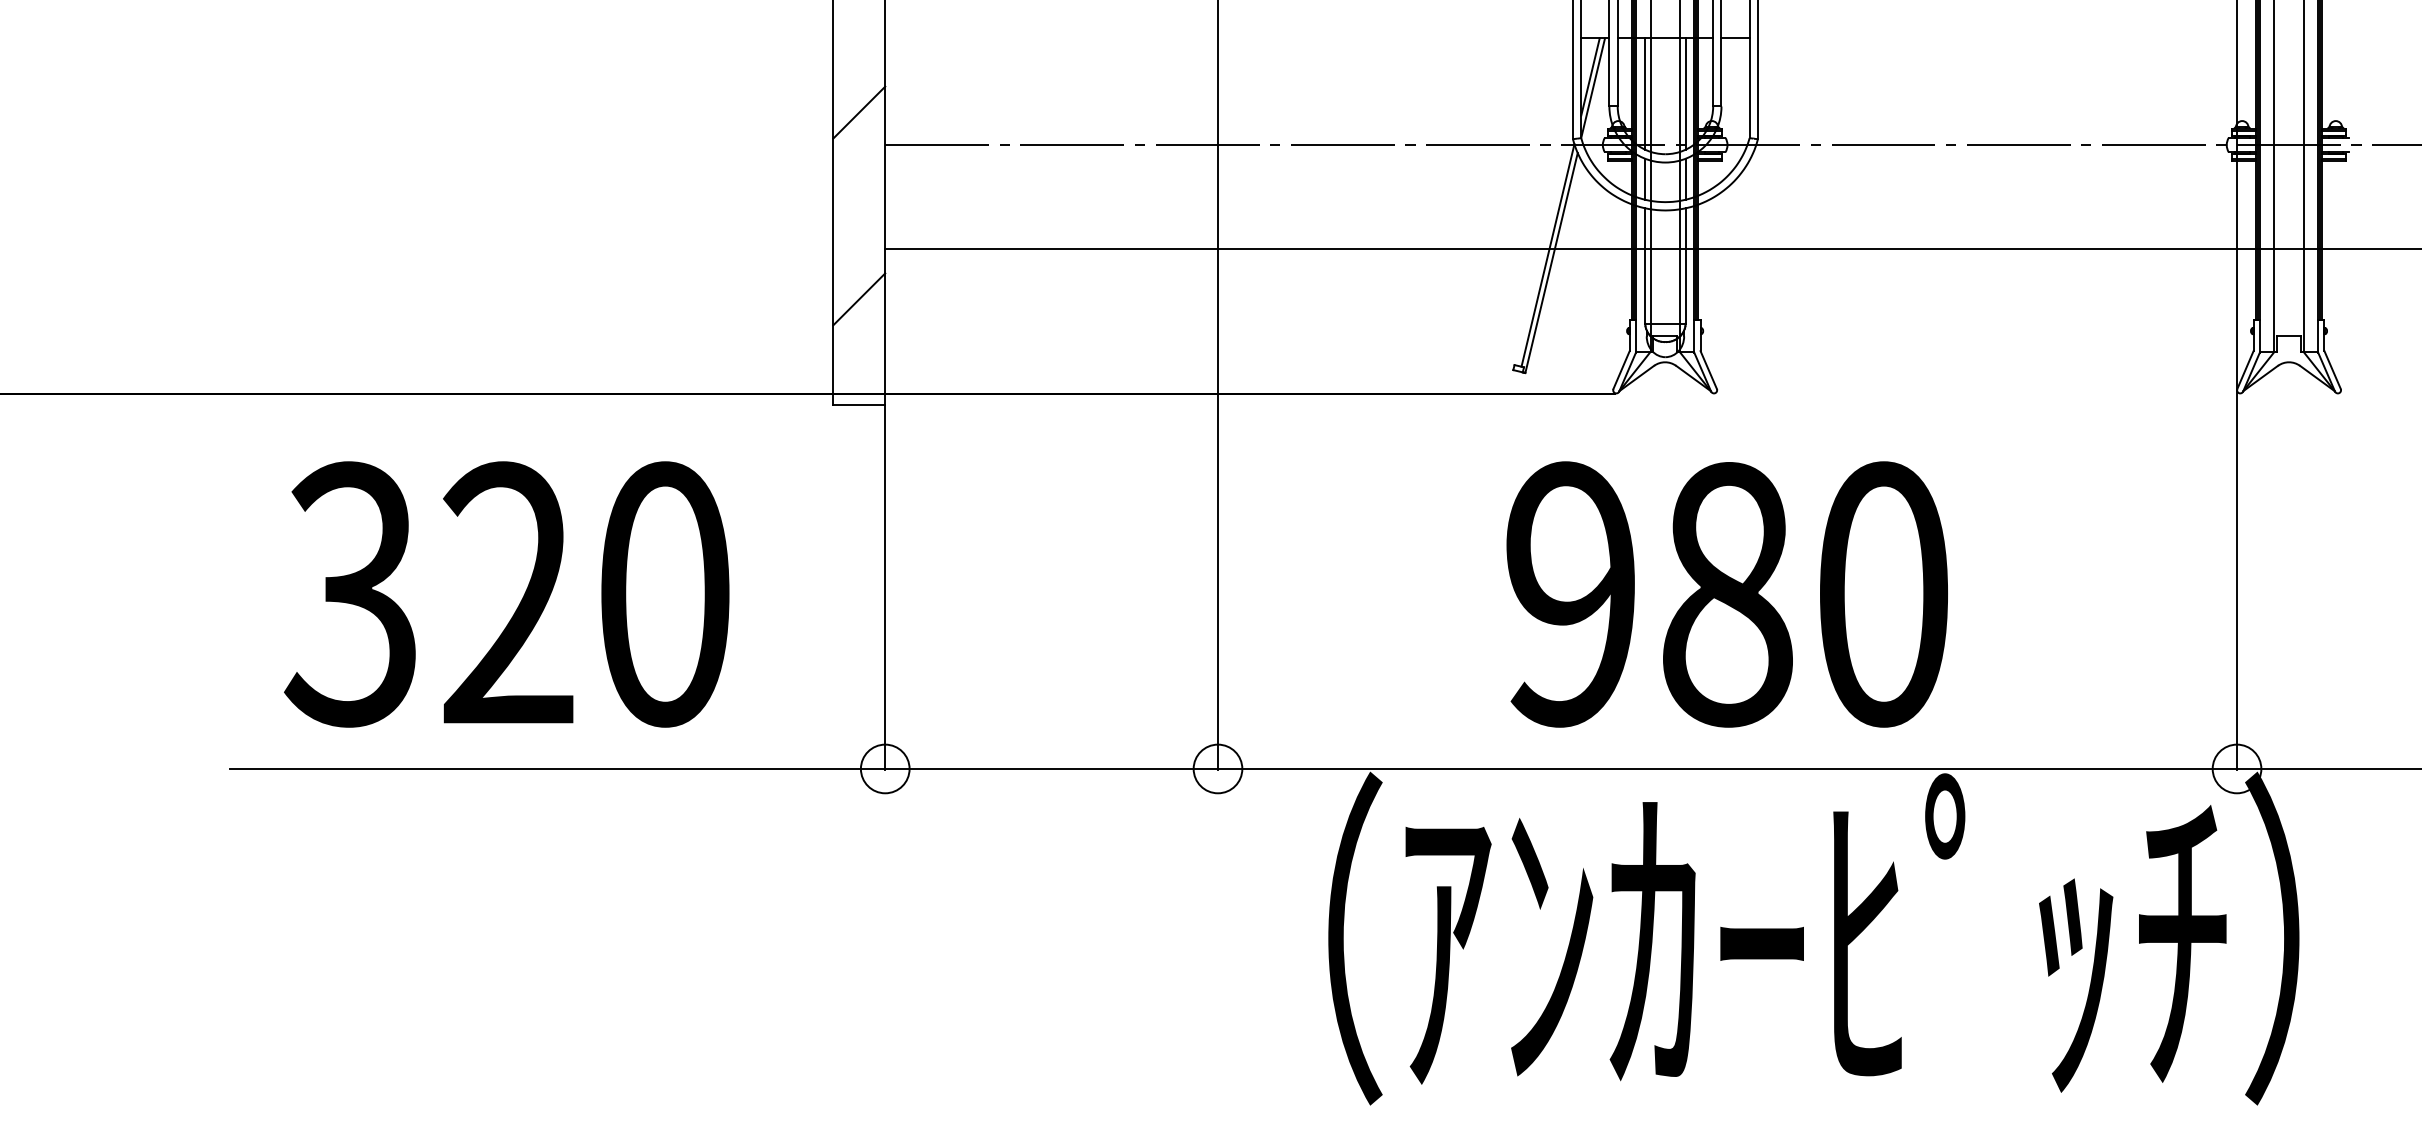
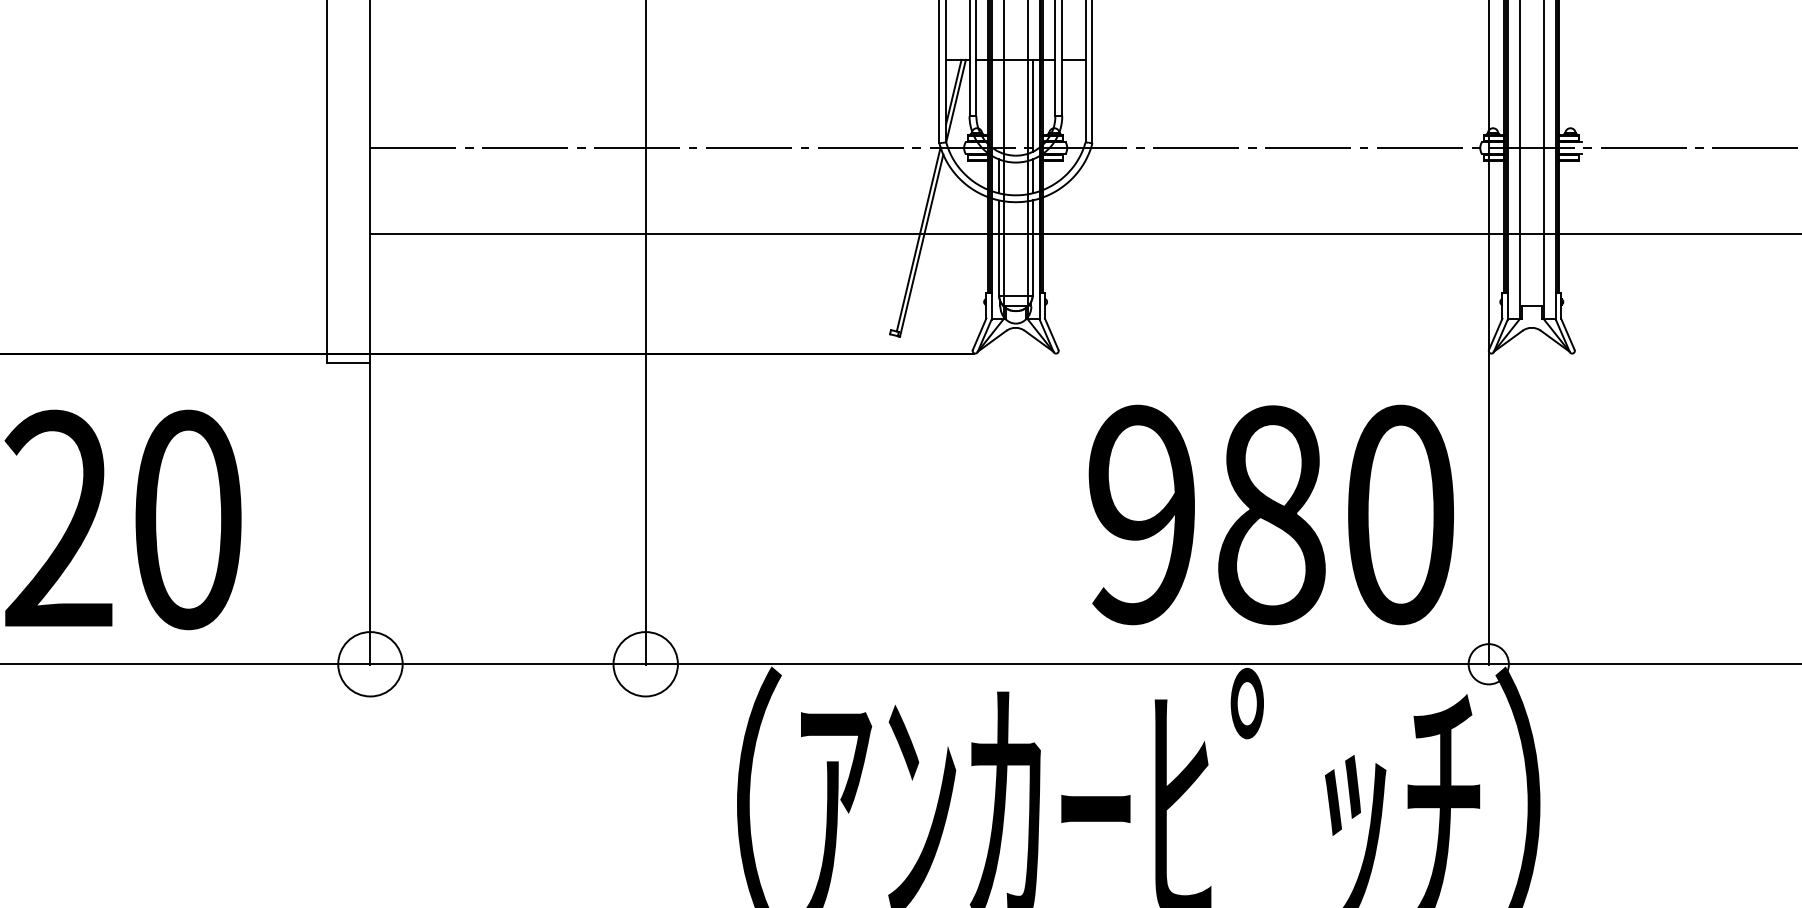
line: (1645, 93) -> (999, 105), removed
line: (859, 112) -> (349, 121), removed
line: (859, 299) -> (349, 275), removed
text: (1726, 594) -> (1270, 514), moved
circle: (884, 768) -> (369, 663), size x1.6
circle: (1217, 768) -> (645, 663), size x1.6

